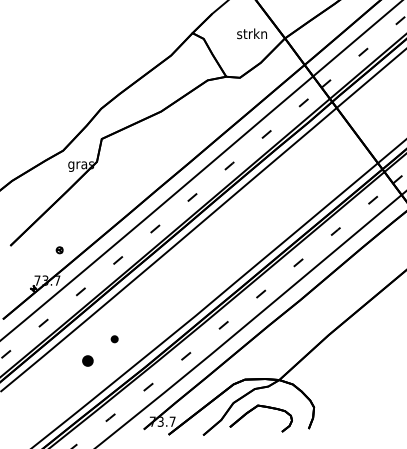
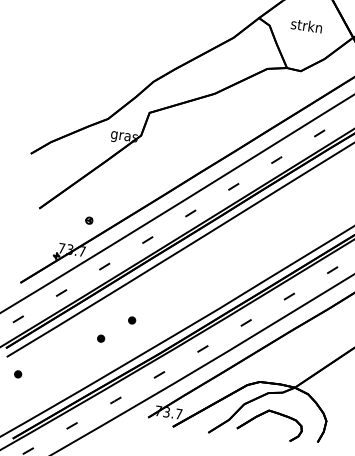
text: (251, 33) -> (306, 25), moved
part: (87, 360) -> (100, 338), size x0.62
part: (13, 406) -> (17, 374), added

